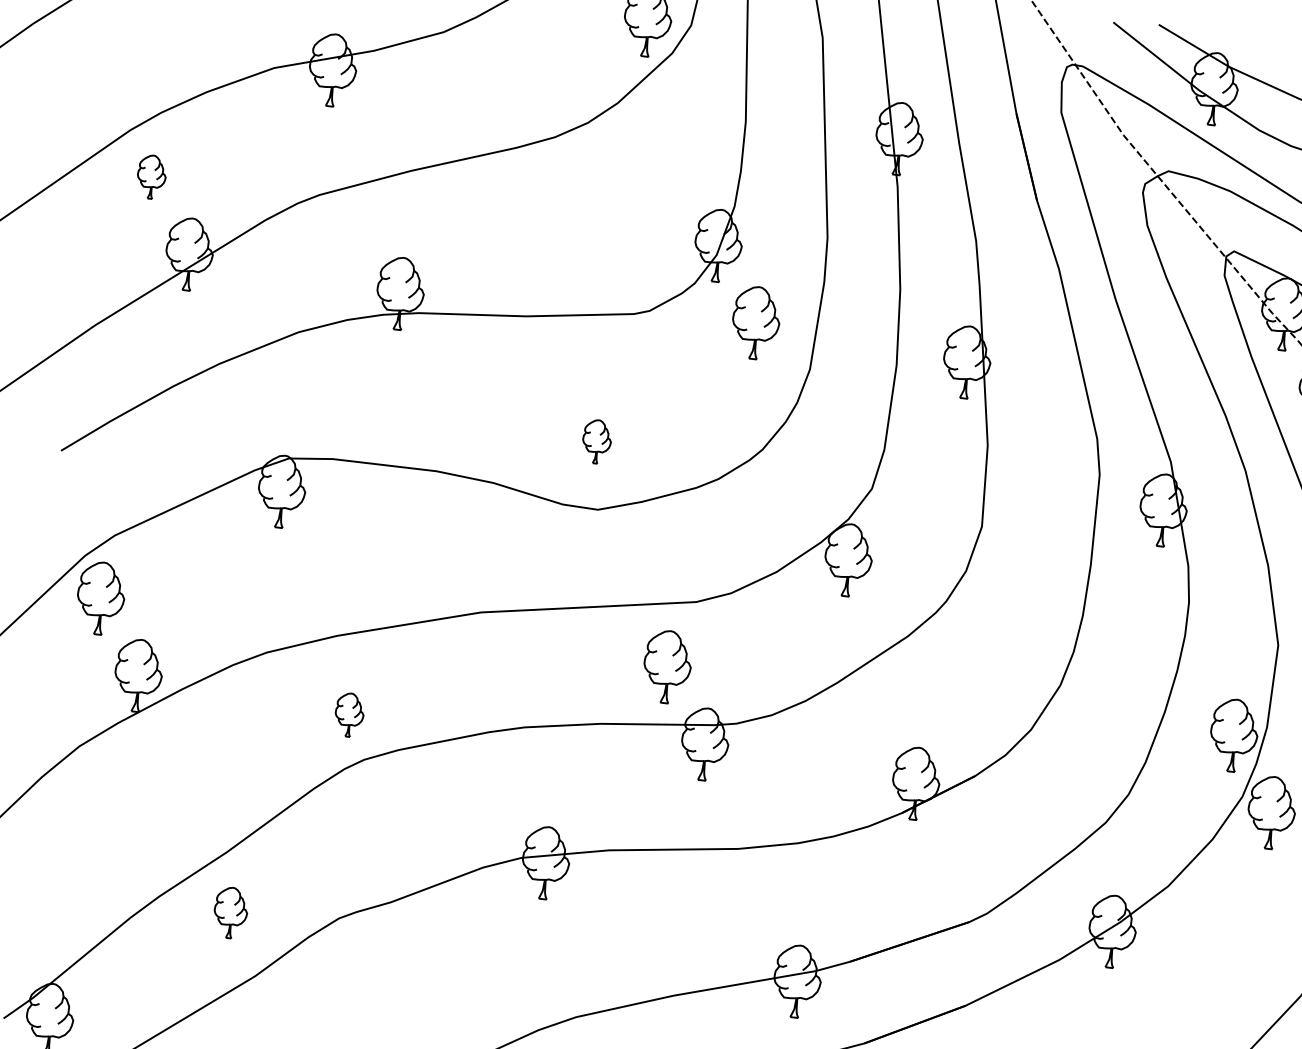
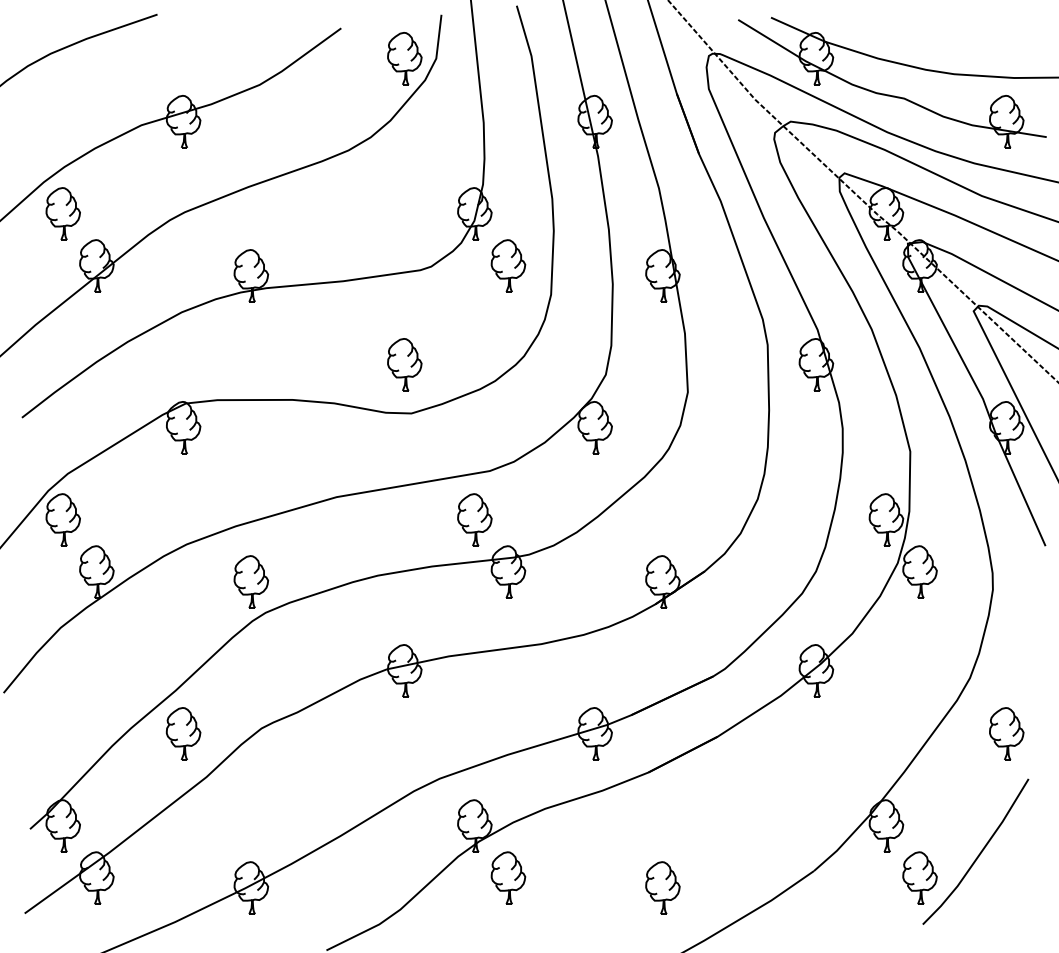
part: (150, 176) -> (62, 213), size x1.67
part: (596, 441) -> (404, 364), size x1.67
part: (349, 714) -> (251, 581), size x1.67
part: (230, 912) -> (183, 733), size x1.43

